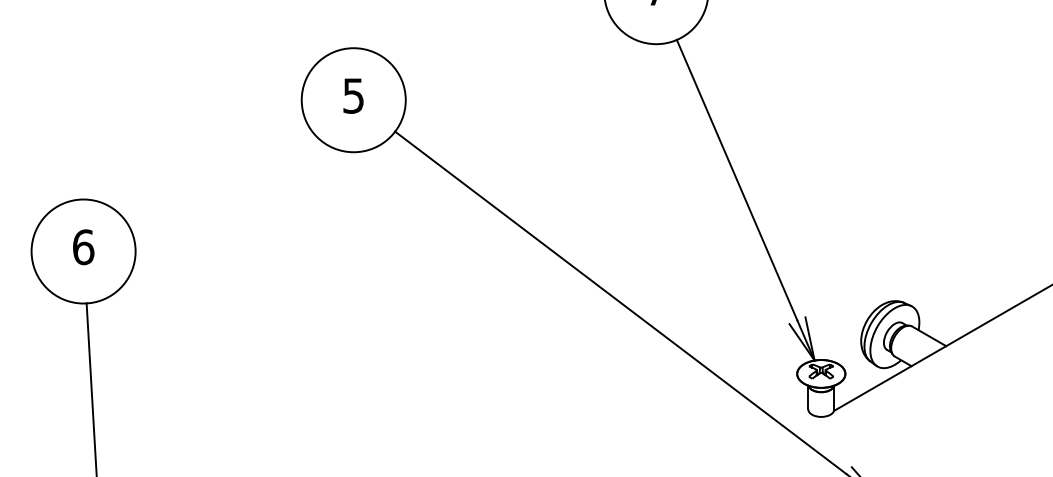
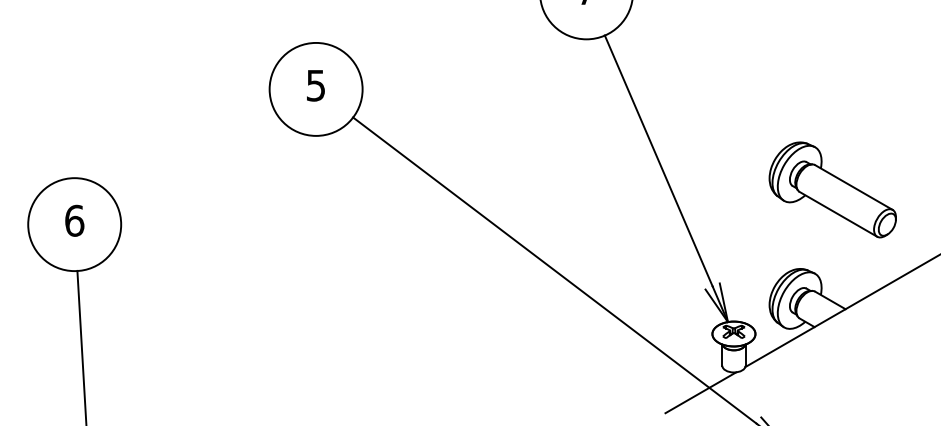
part: (931, 212) -> (832, 189), added
line: (783, 439) -> (700, 392), added

